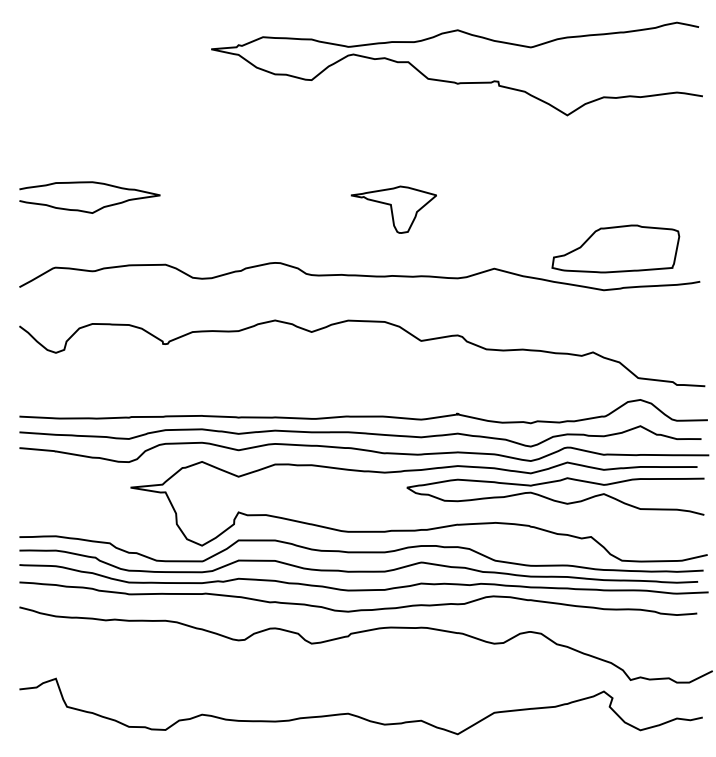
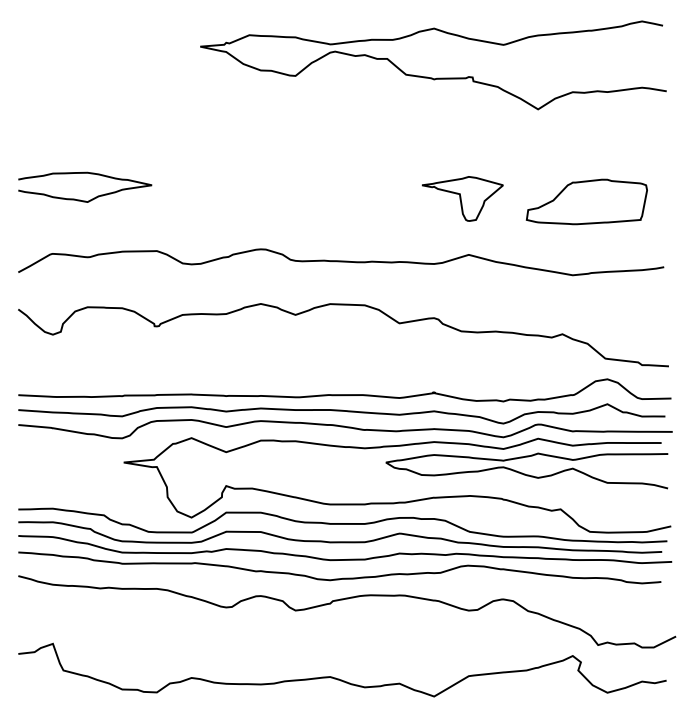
part: (393, 209) -> (462, 198), moved
part: (615, 248) -> (586, 201), moved

